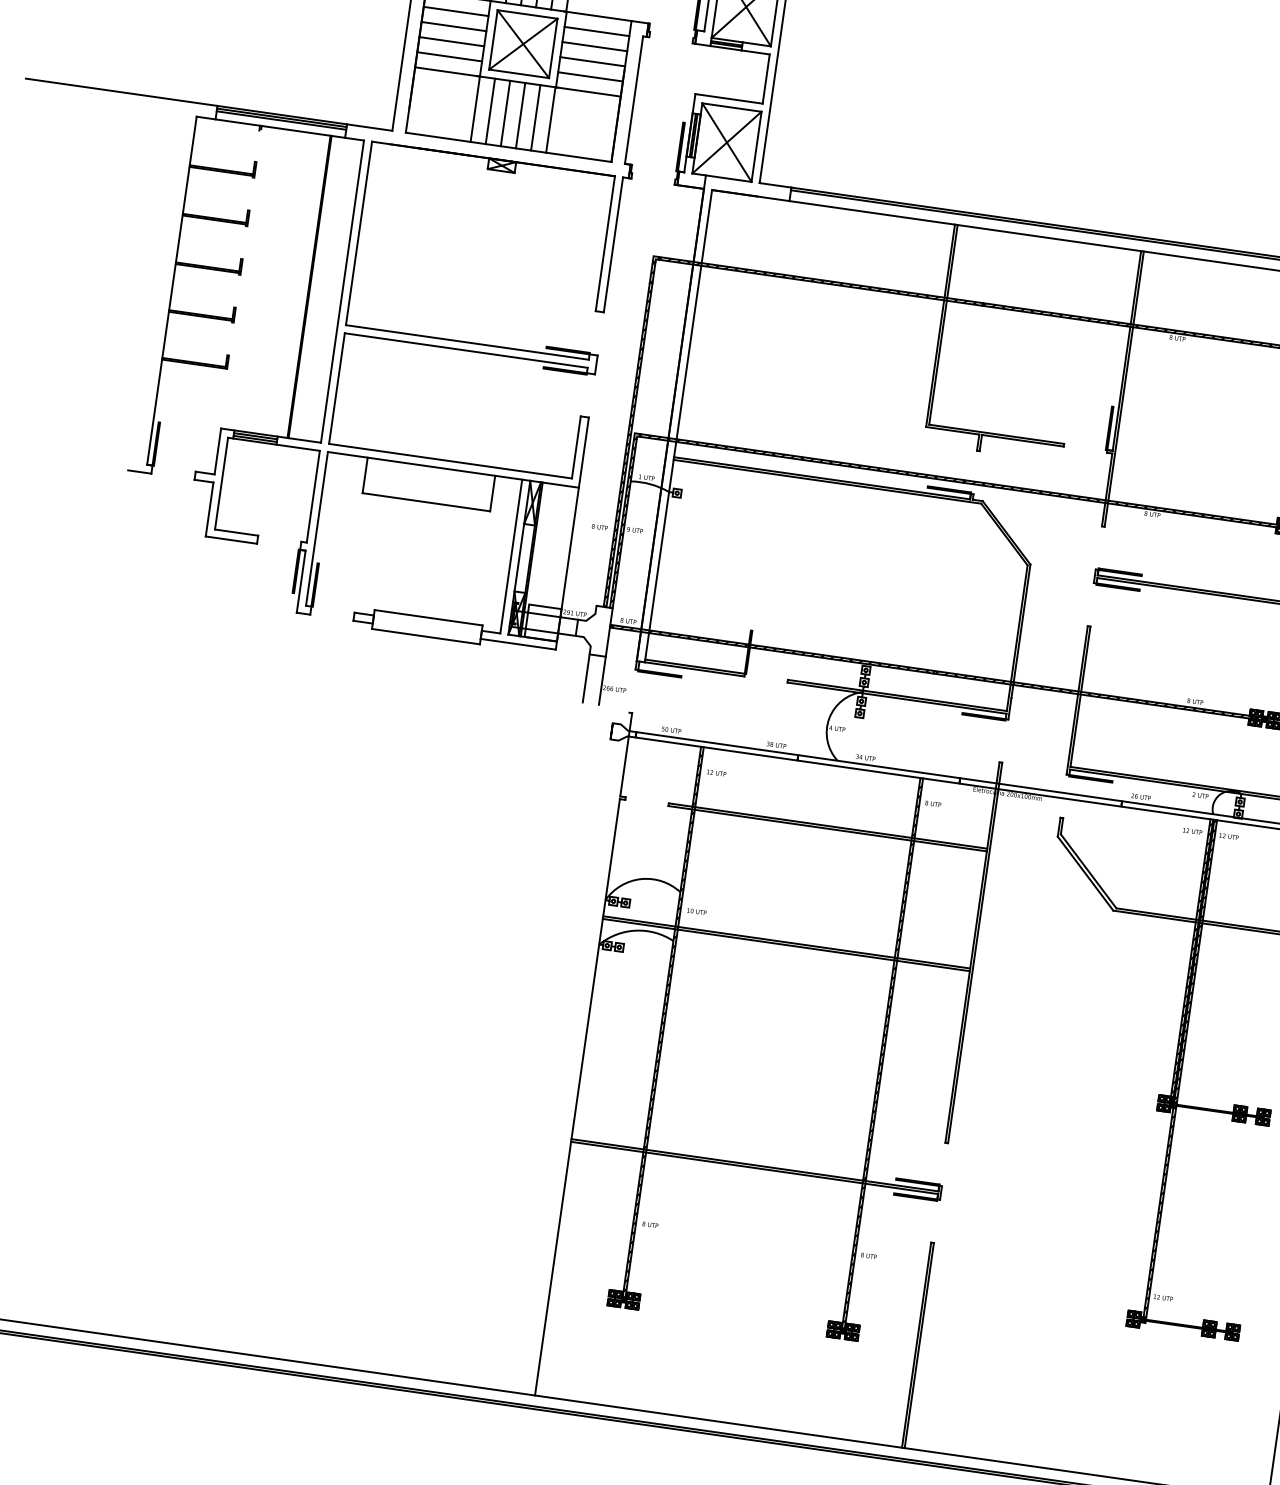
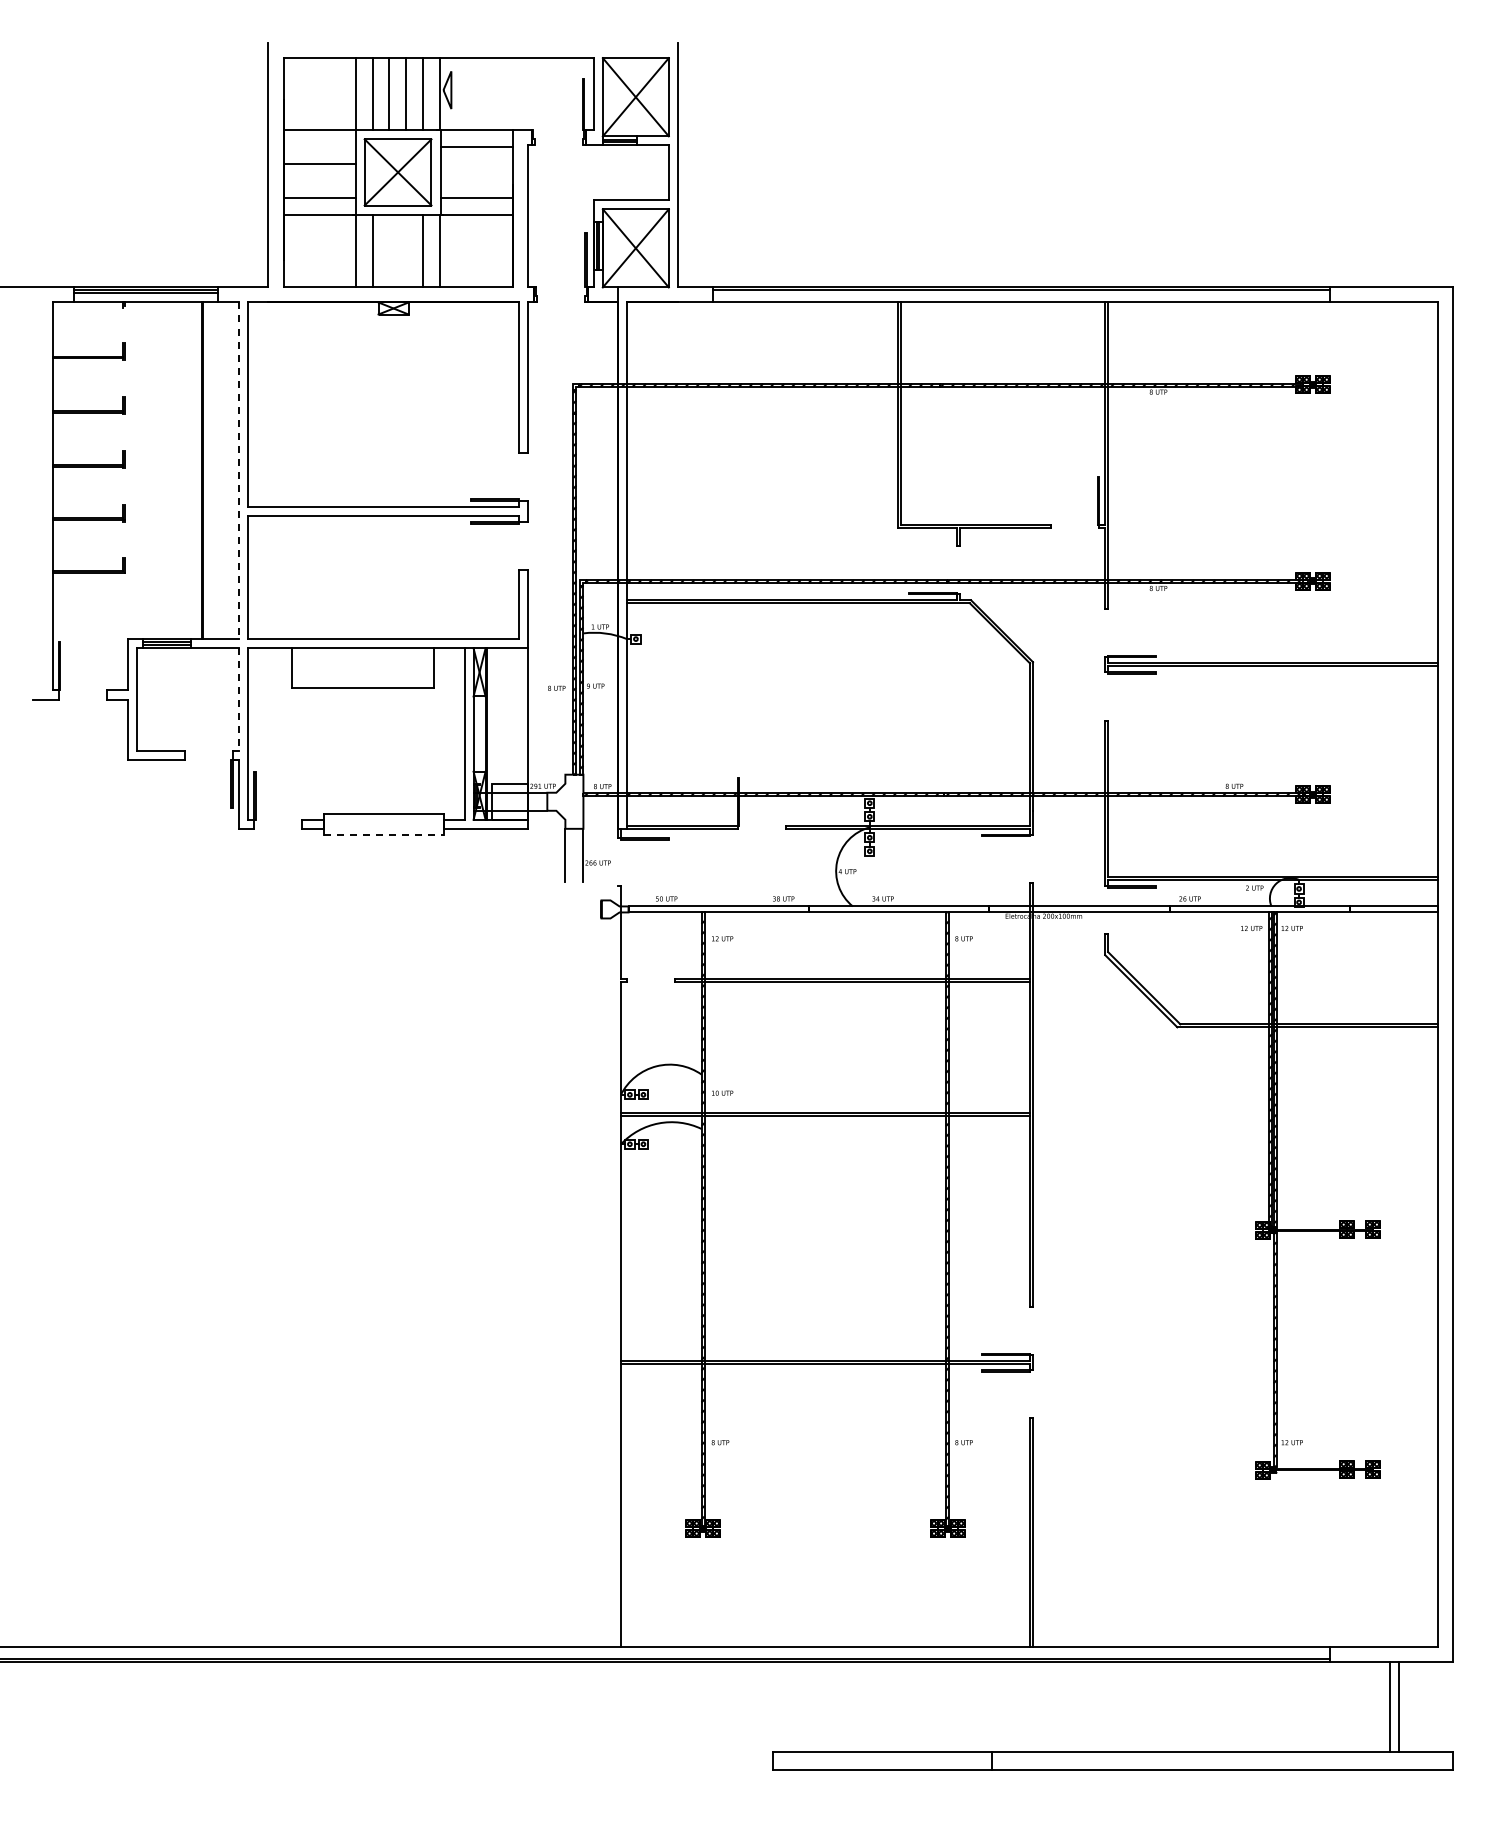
line: (456, 11) -> (319, 147), removed
line: (451, 41) -> (319, 180), removed
line: (594, 47) -> (476, 164), removed
line: (592, 61) -> (476, 180), removed
line: (505, 113) -> (389, 250), removed
line: (520, 115) -> (406, 250), removed
line: (341, 292) -> (238, 471), solid -> dashed
line: (312, 497) -> (238, 700), solid -> dashed
line: (426, 636) -> (384, 834), solid -> dashed

